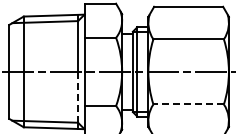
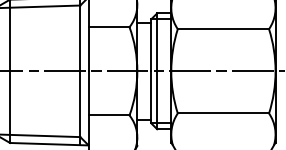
line: (78, 96) -> (80, 103), dashed -> solid
line: (188, 104) -> (223, 113), dashed -> solid

